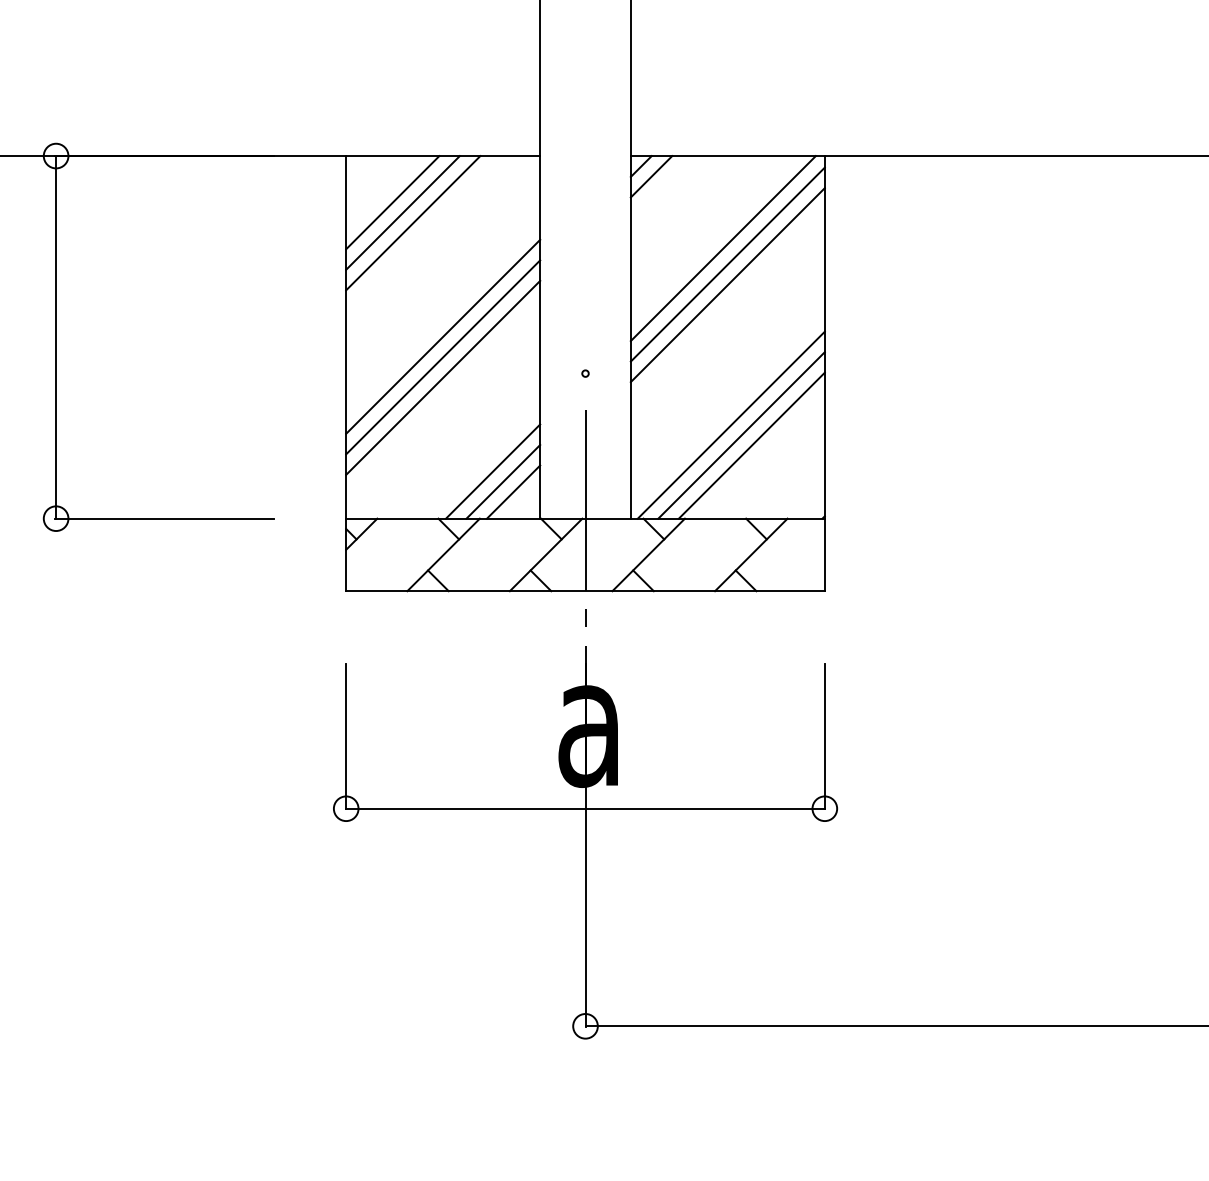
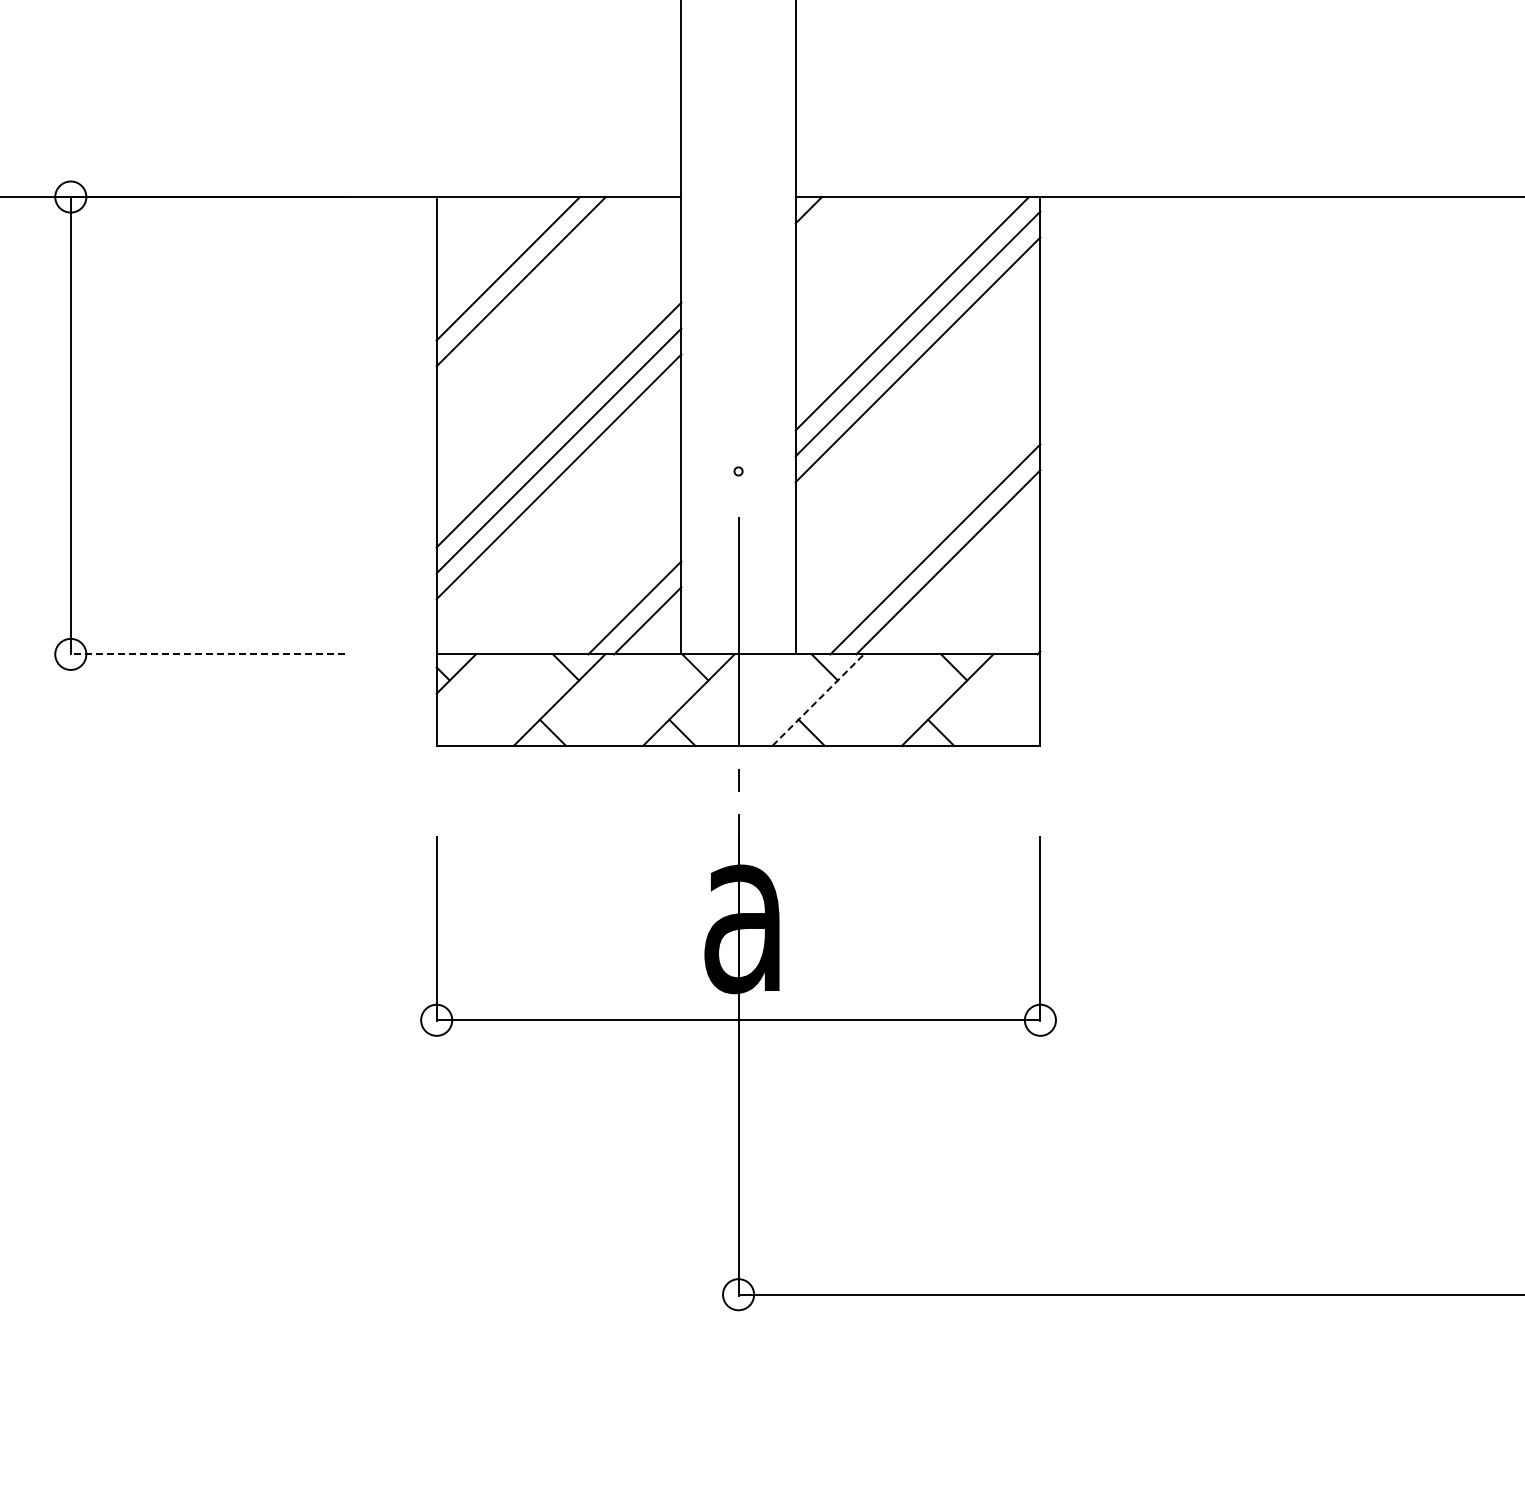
line: (651, 177) -> (821, 223), removed
line: (392, 202) -> (495, 255), removed
line: (731, 425) -> (922, 536), removed
line: (492, 471) -> (621, 594), removed
line: (164, 518) -> (207, 654), solid -> dashed
line: (648, 555) -> (818, 700), solid -> dashed

